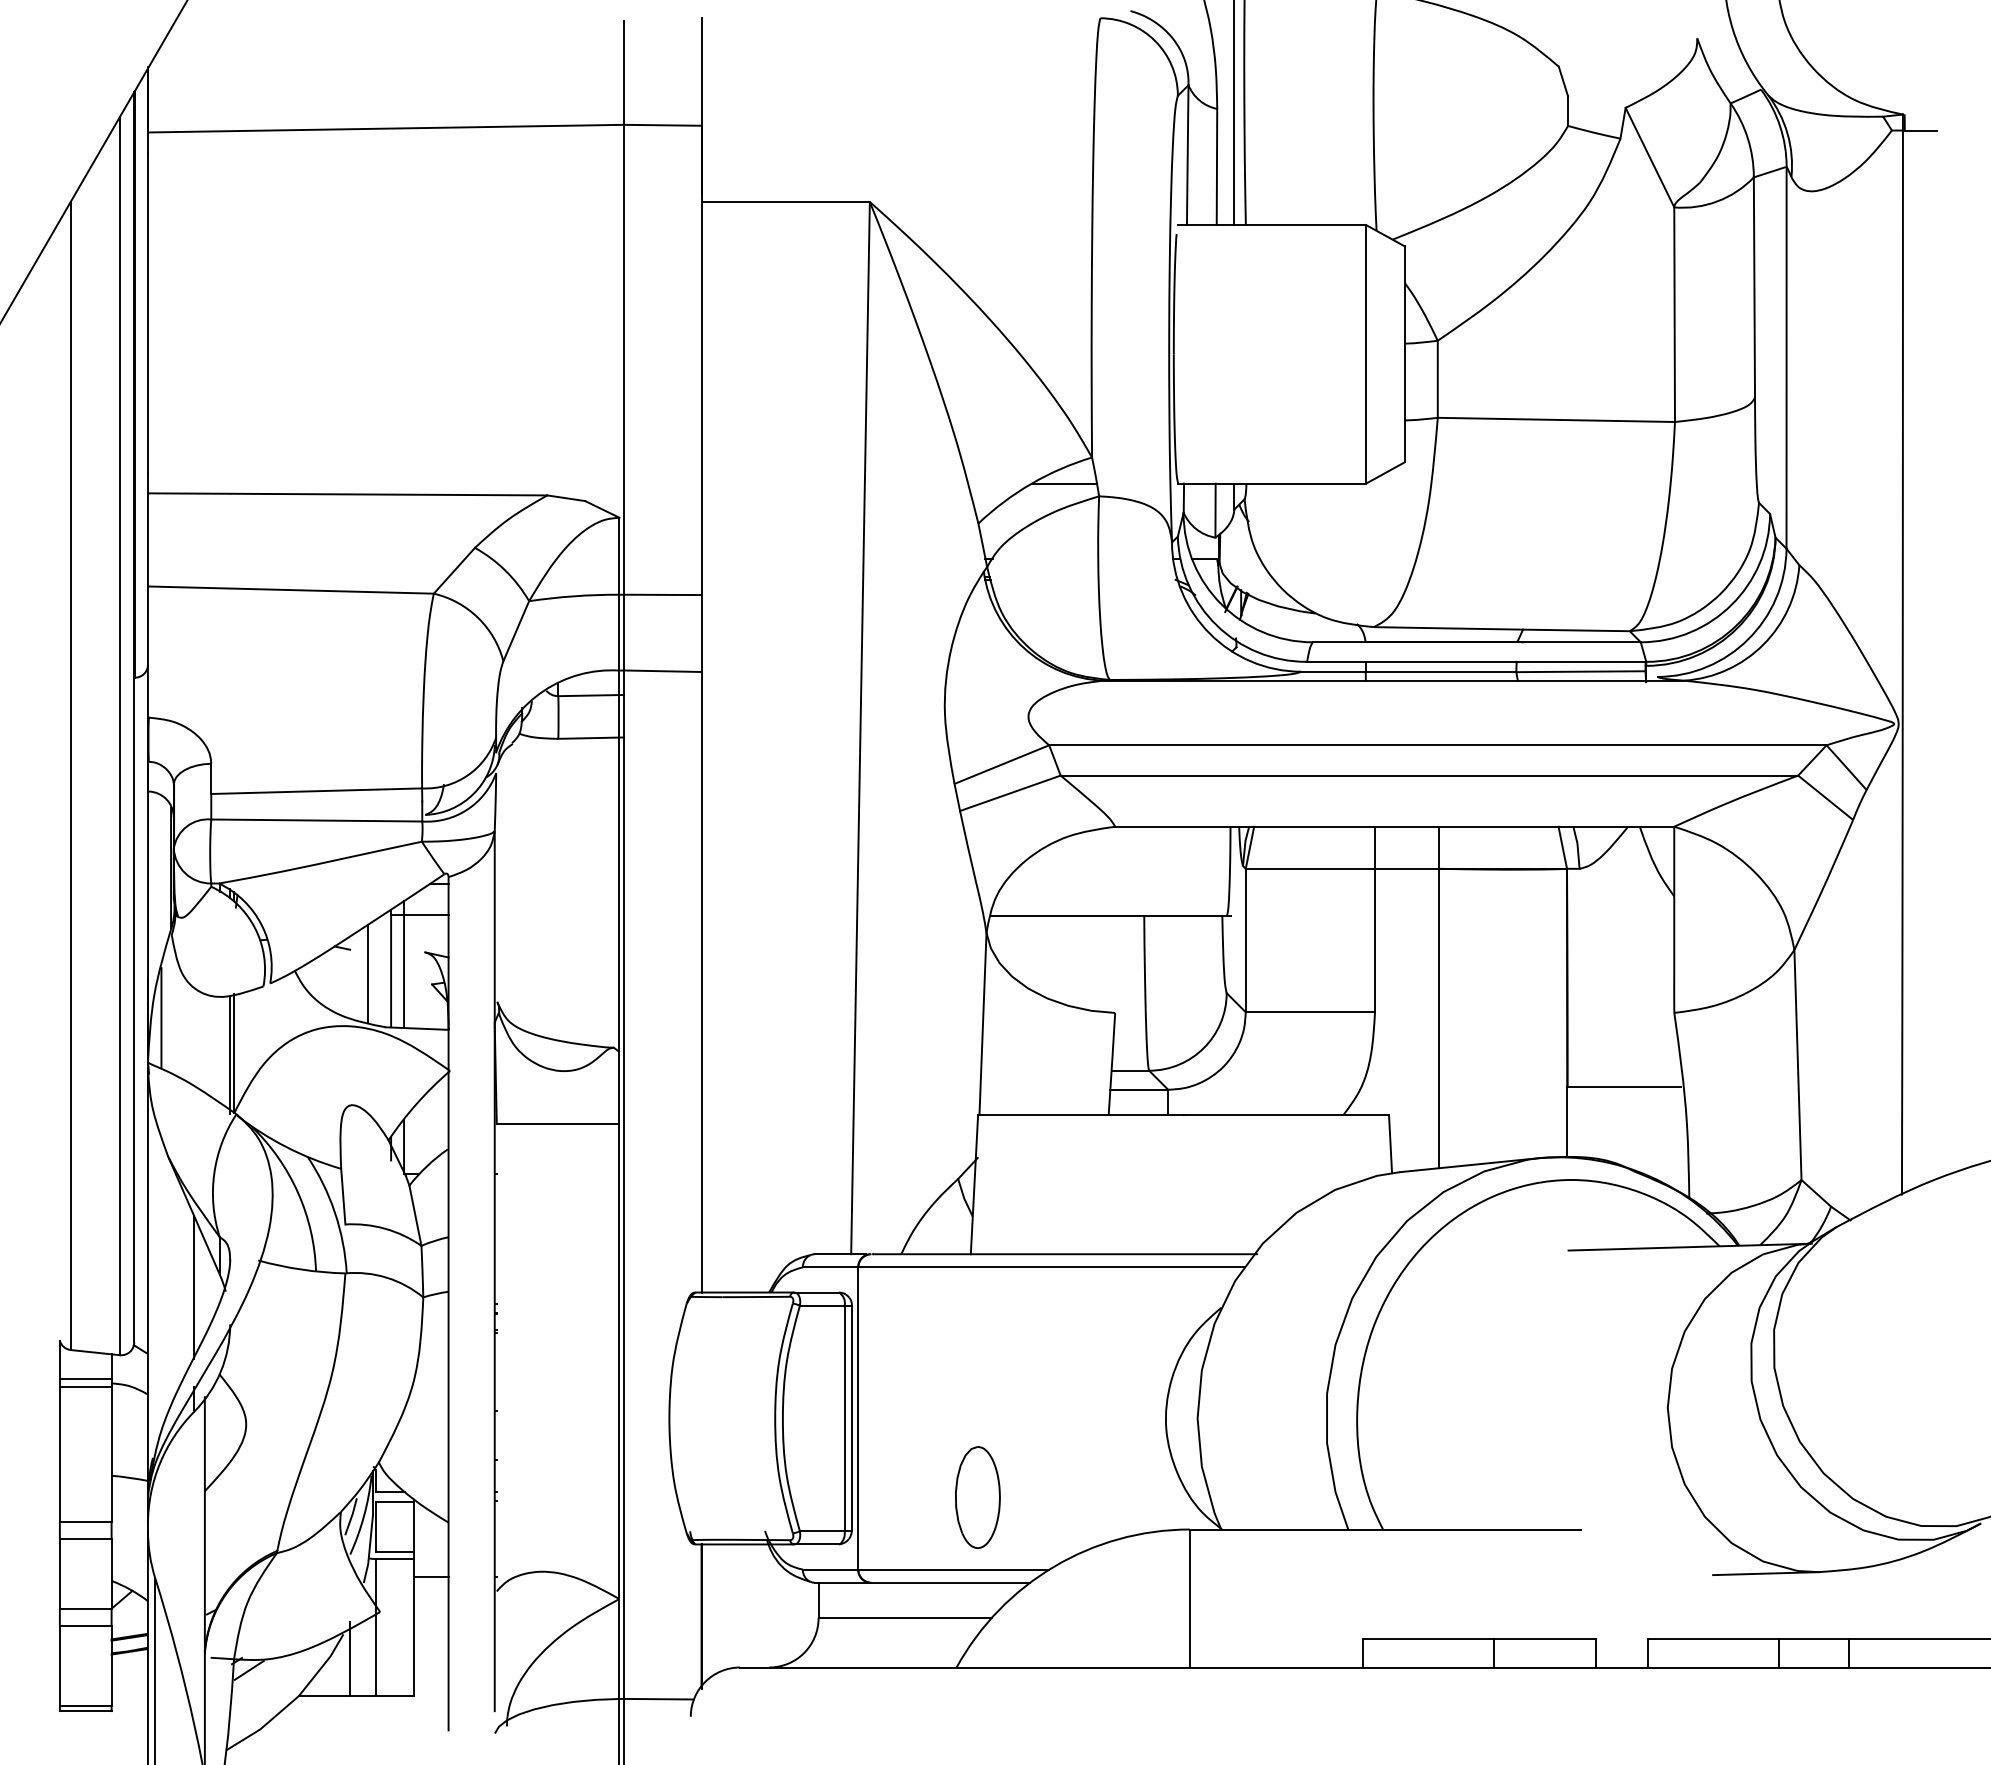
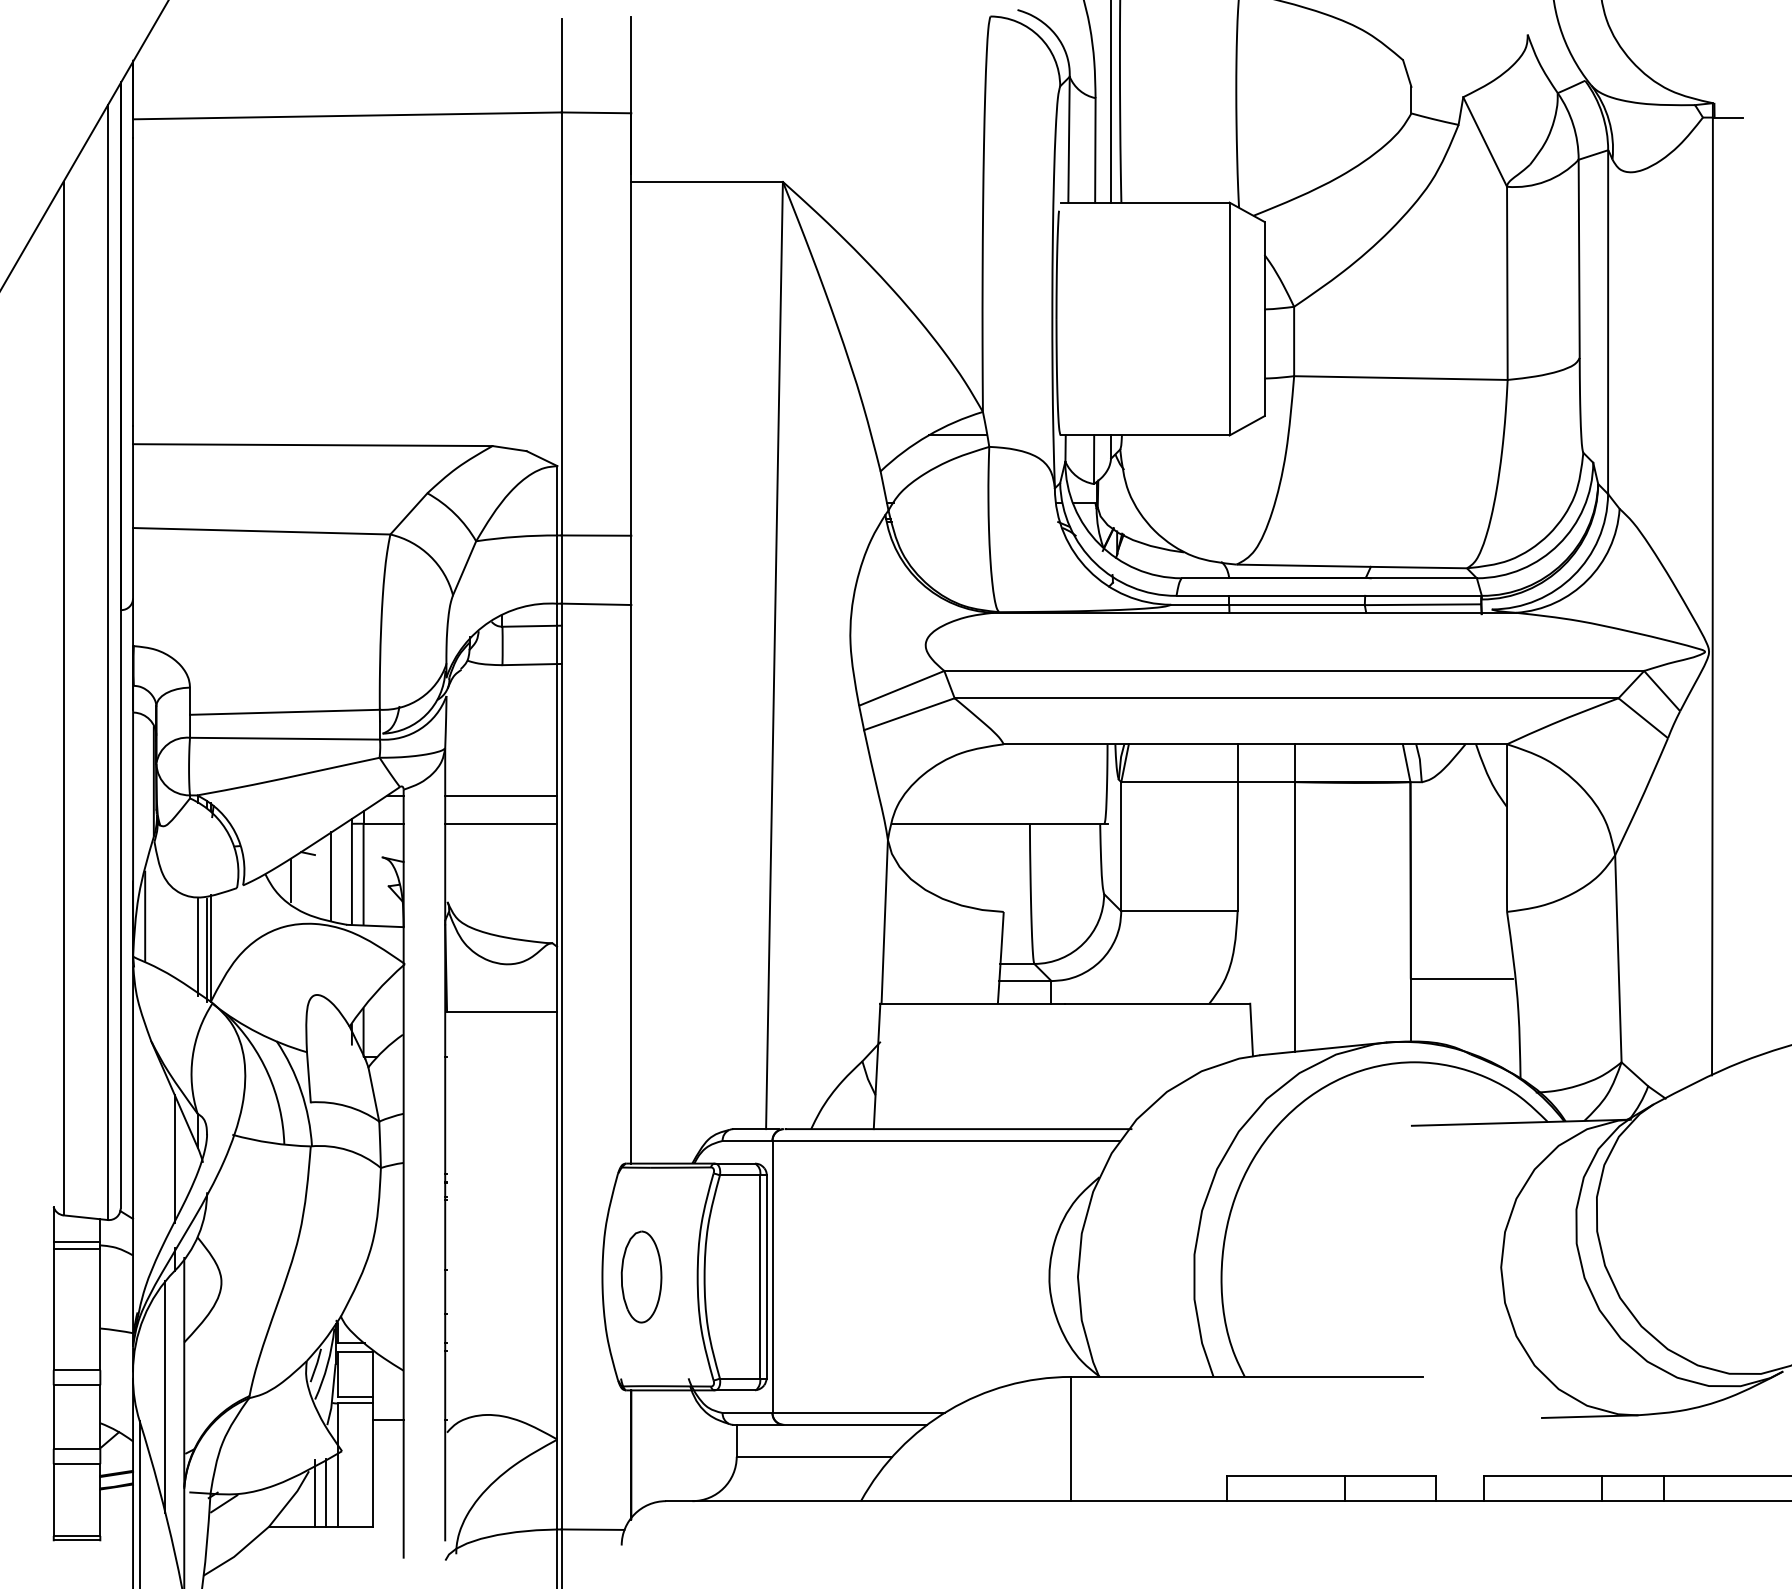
line: (556, 883) -> (500, 795), added
line: (556, 915) -> (500, 824), added
line: (323, 977) -> (291, 880), added
line: (219, 1052) -> (197, 947), added
part: (977, 1497) -> (641, 1277), moved
line: (183, 1551) -> (165, 1396), added
line: (362, 1657) -> (326, 1492), added

